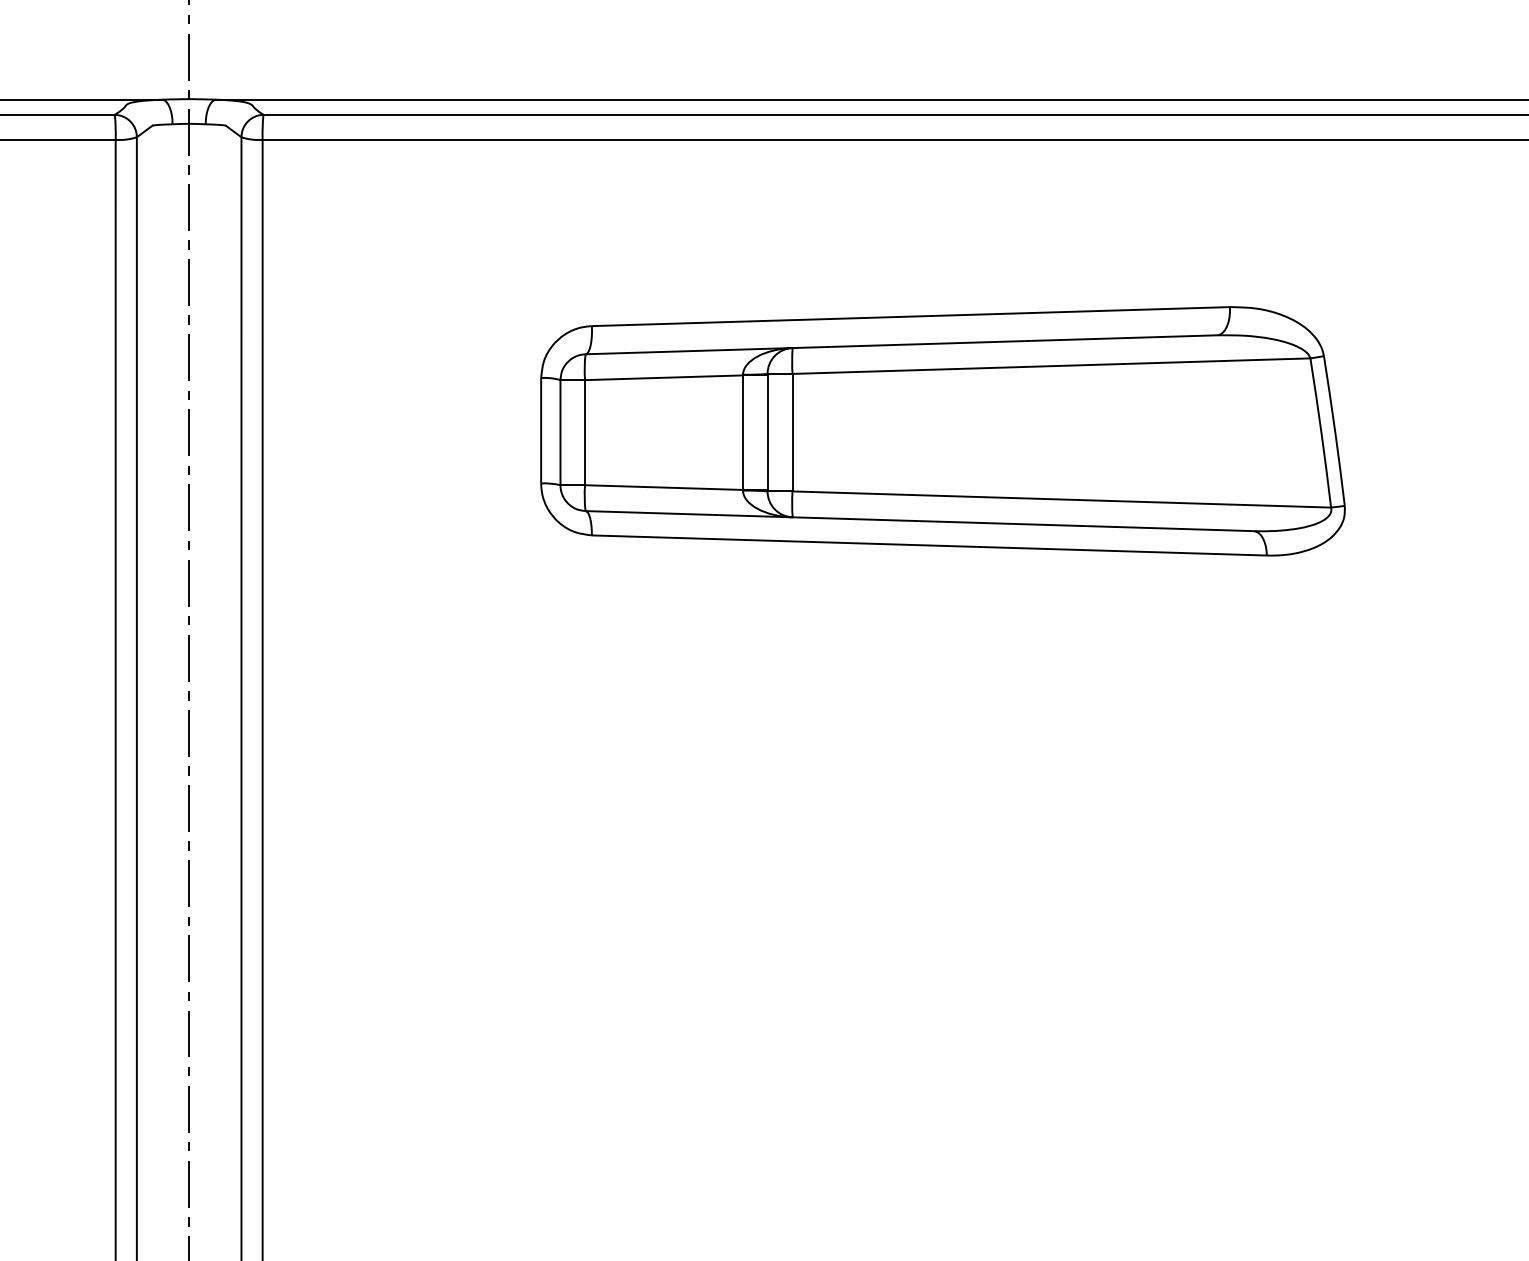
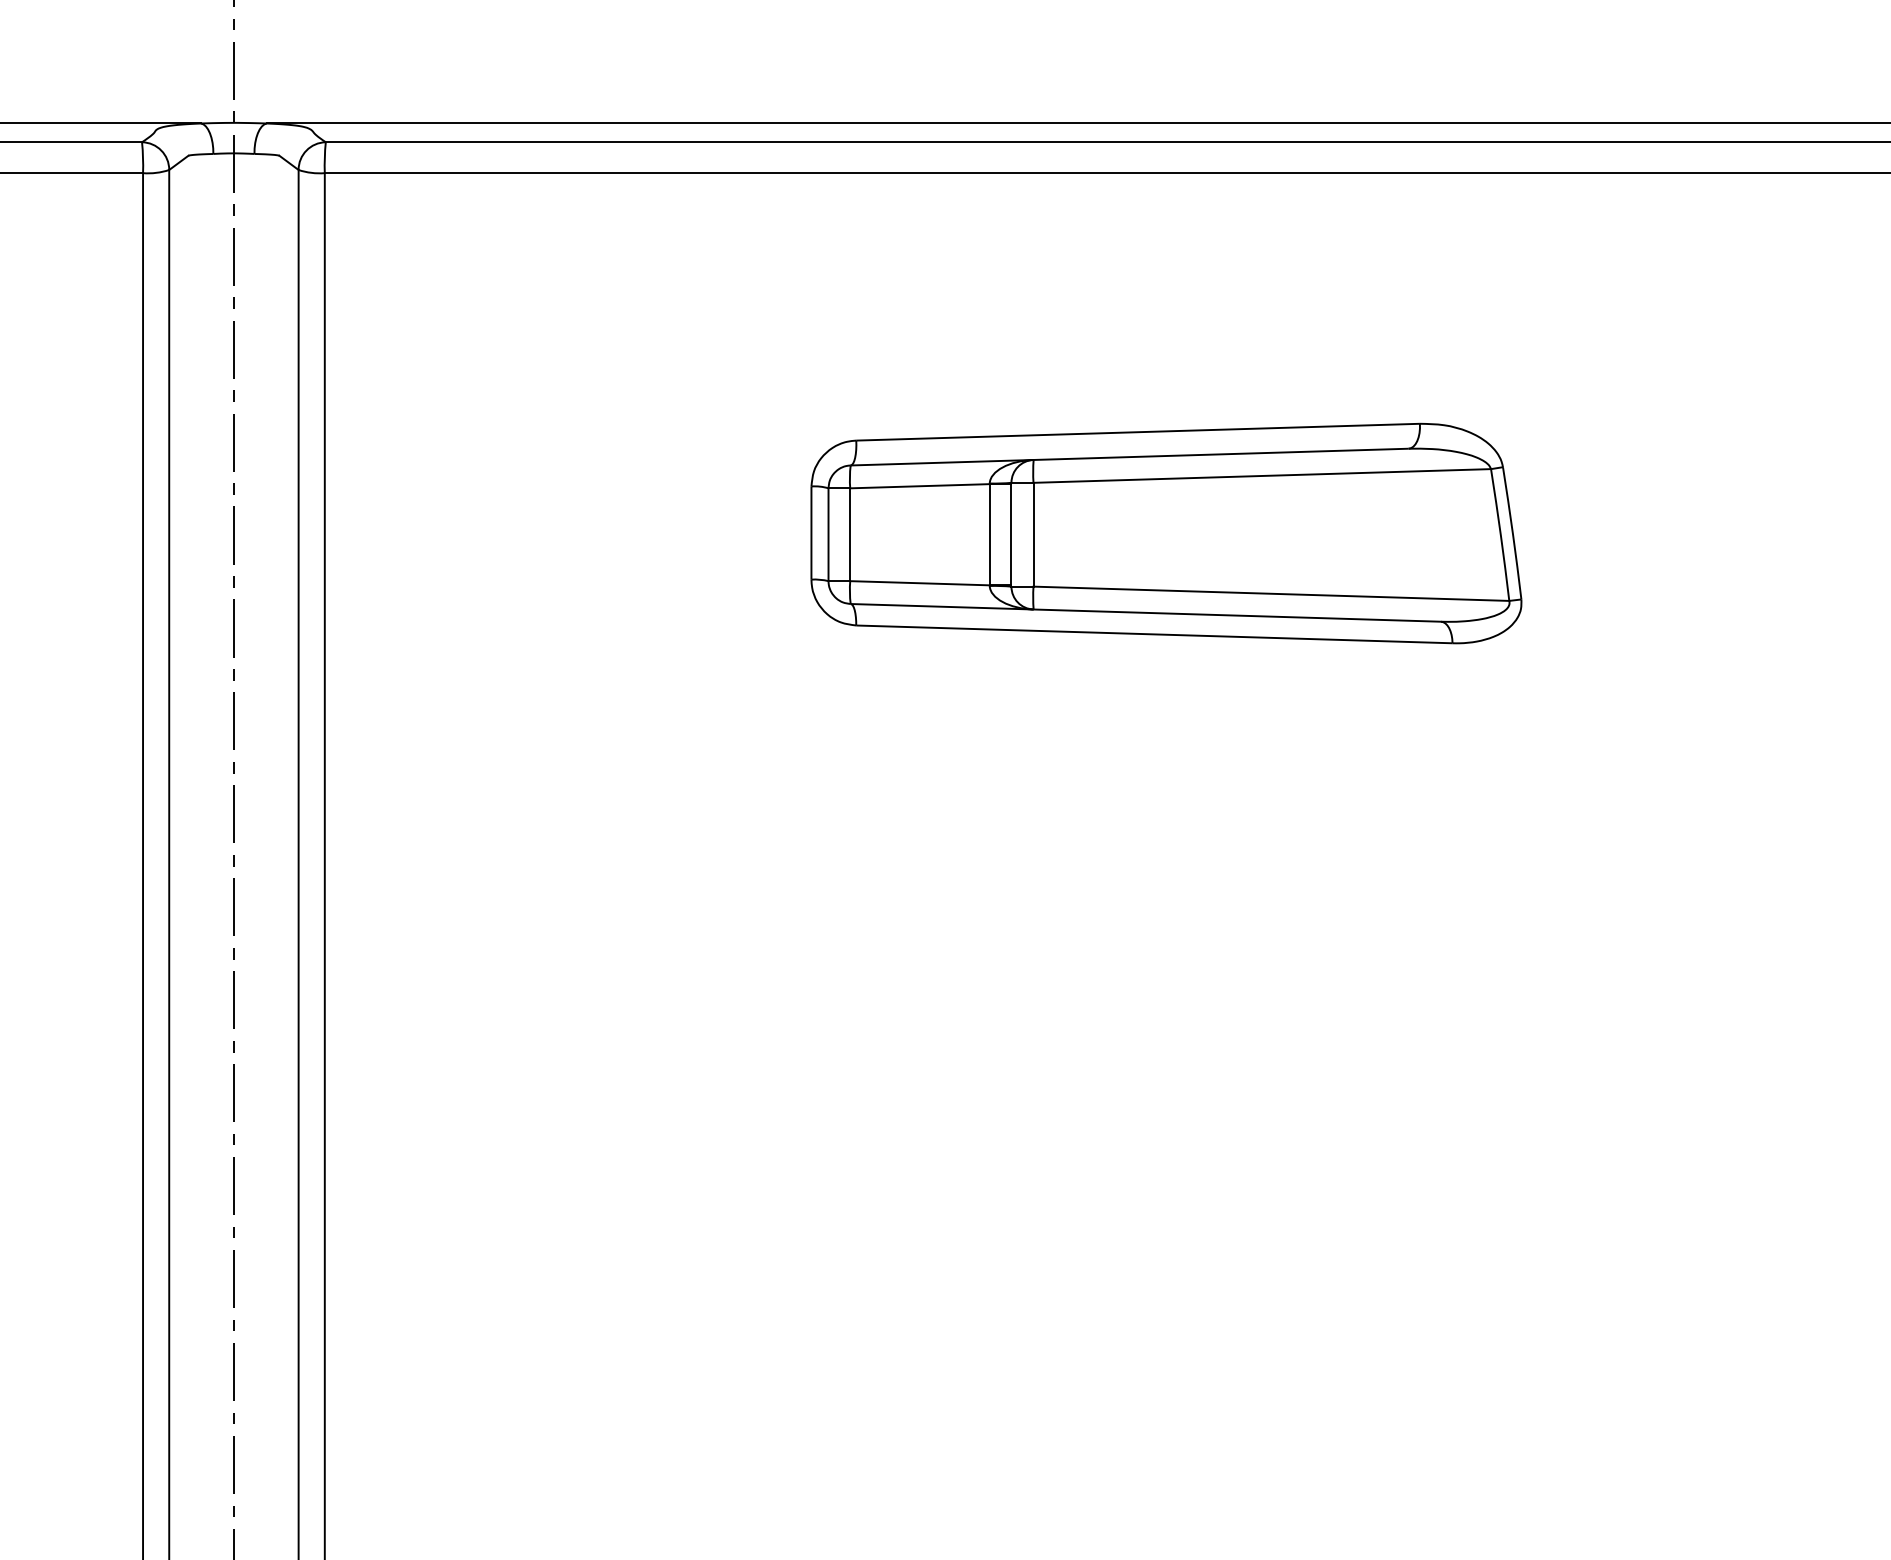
part: (943, 430) -> (1166, 532), size x0.71

